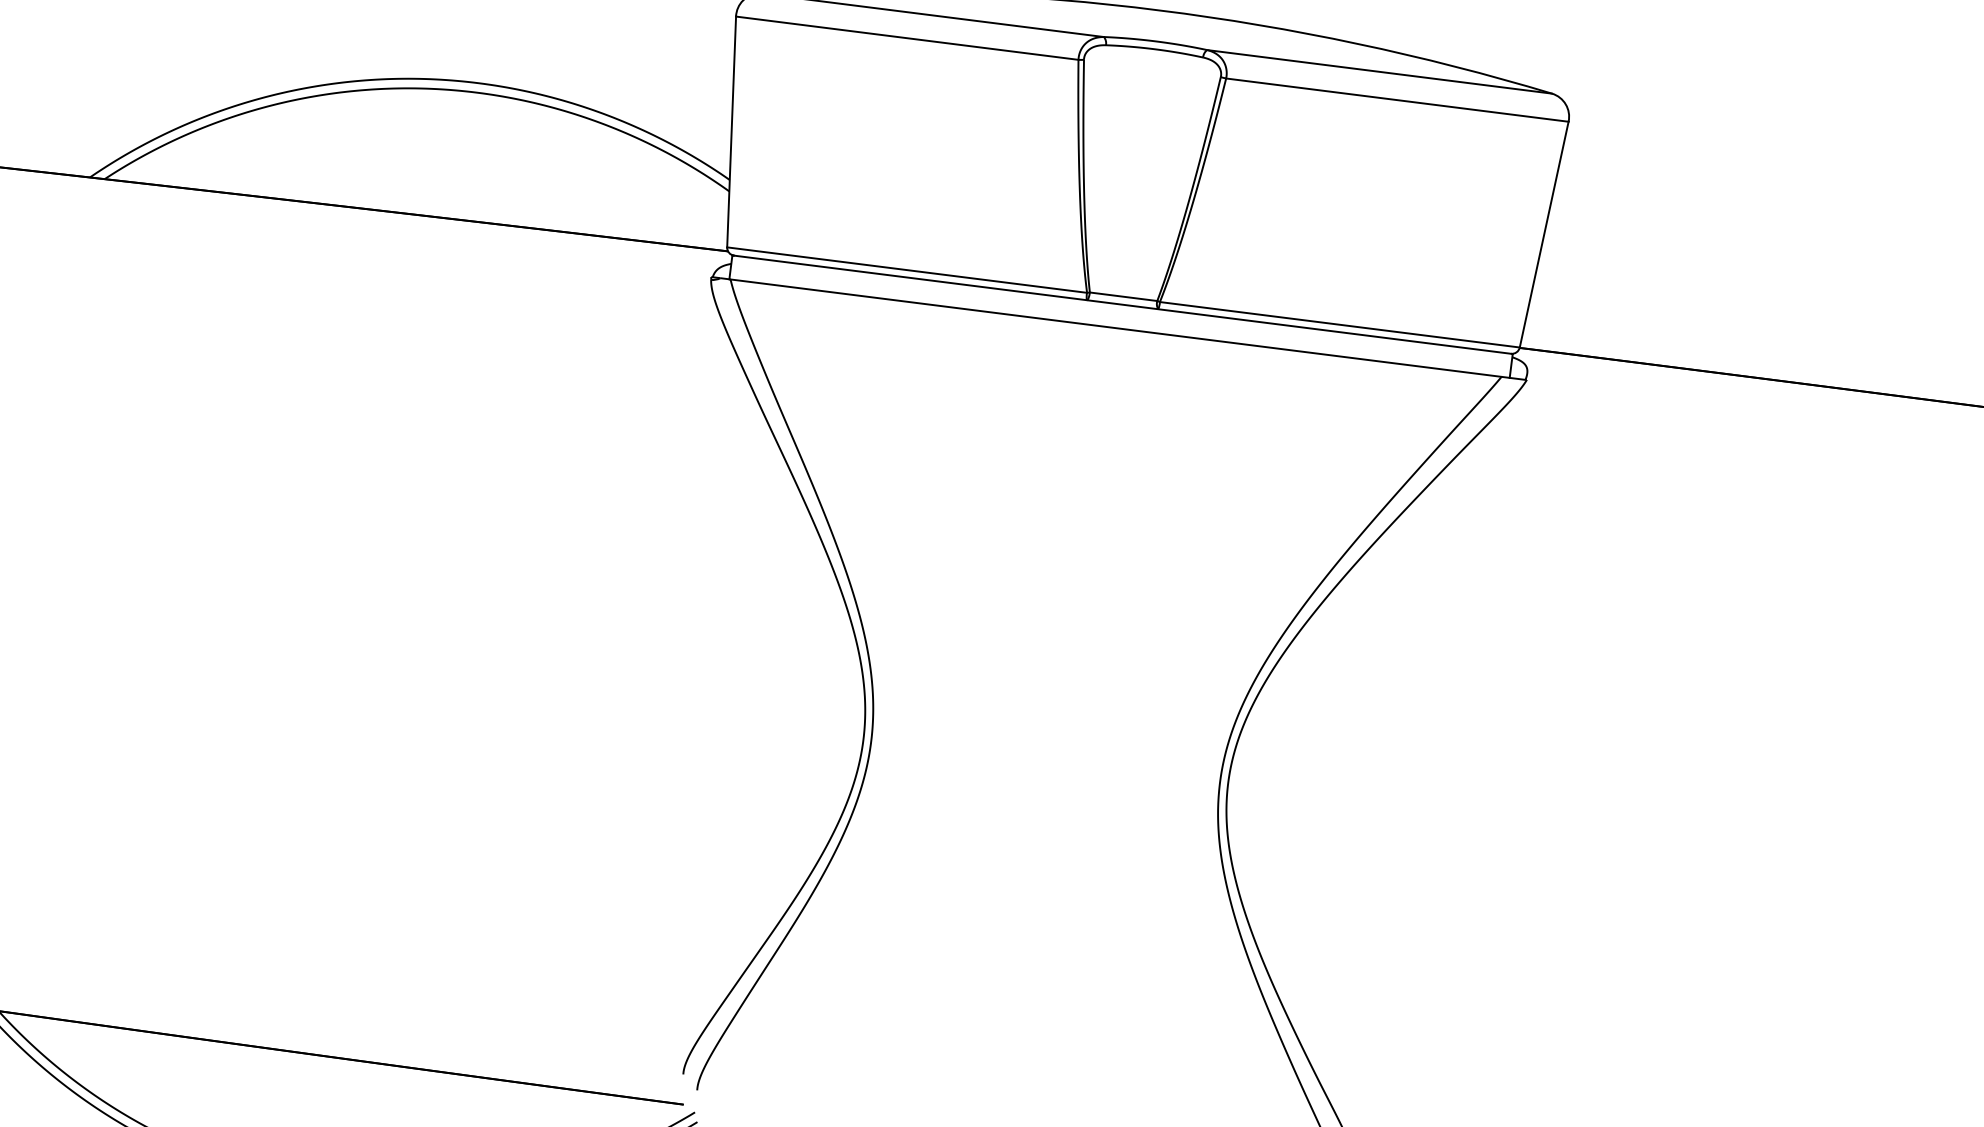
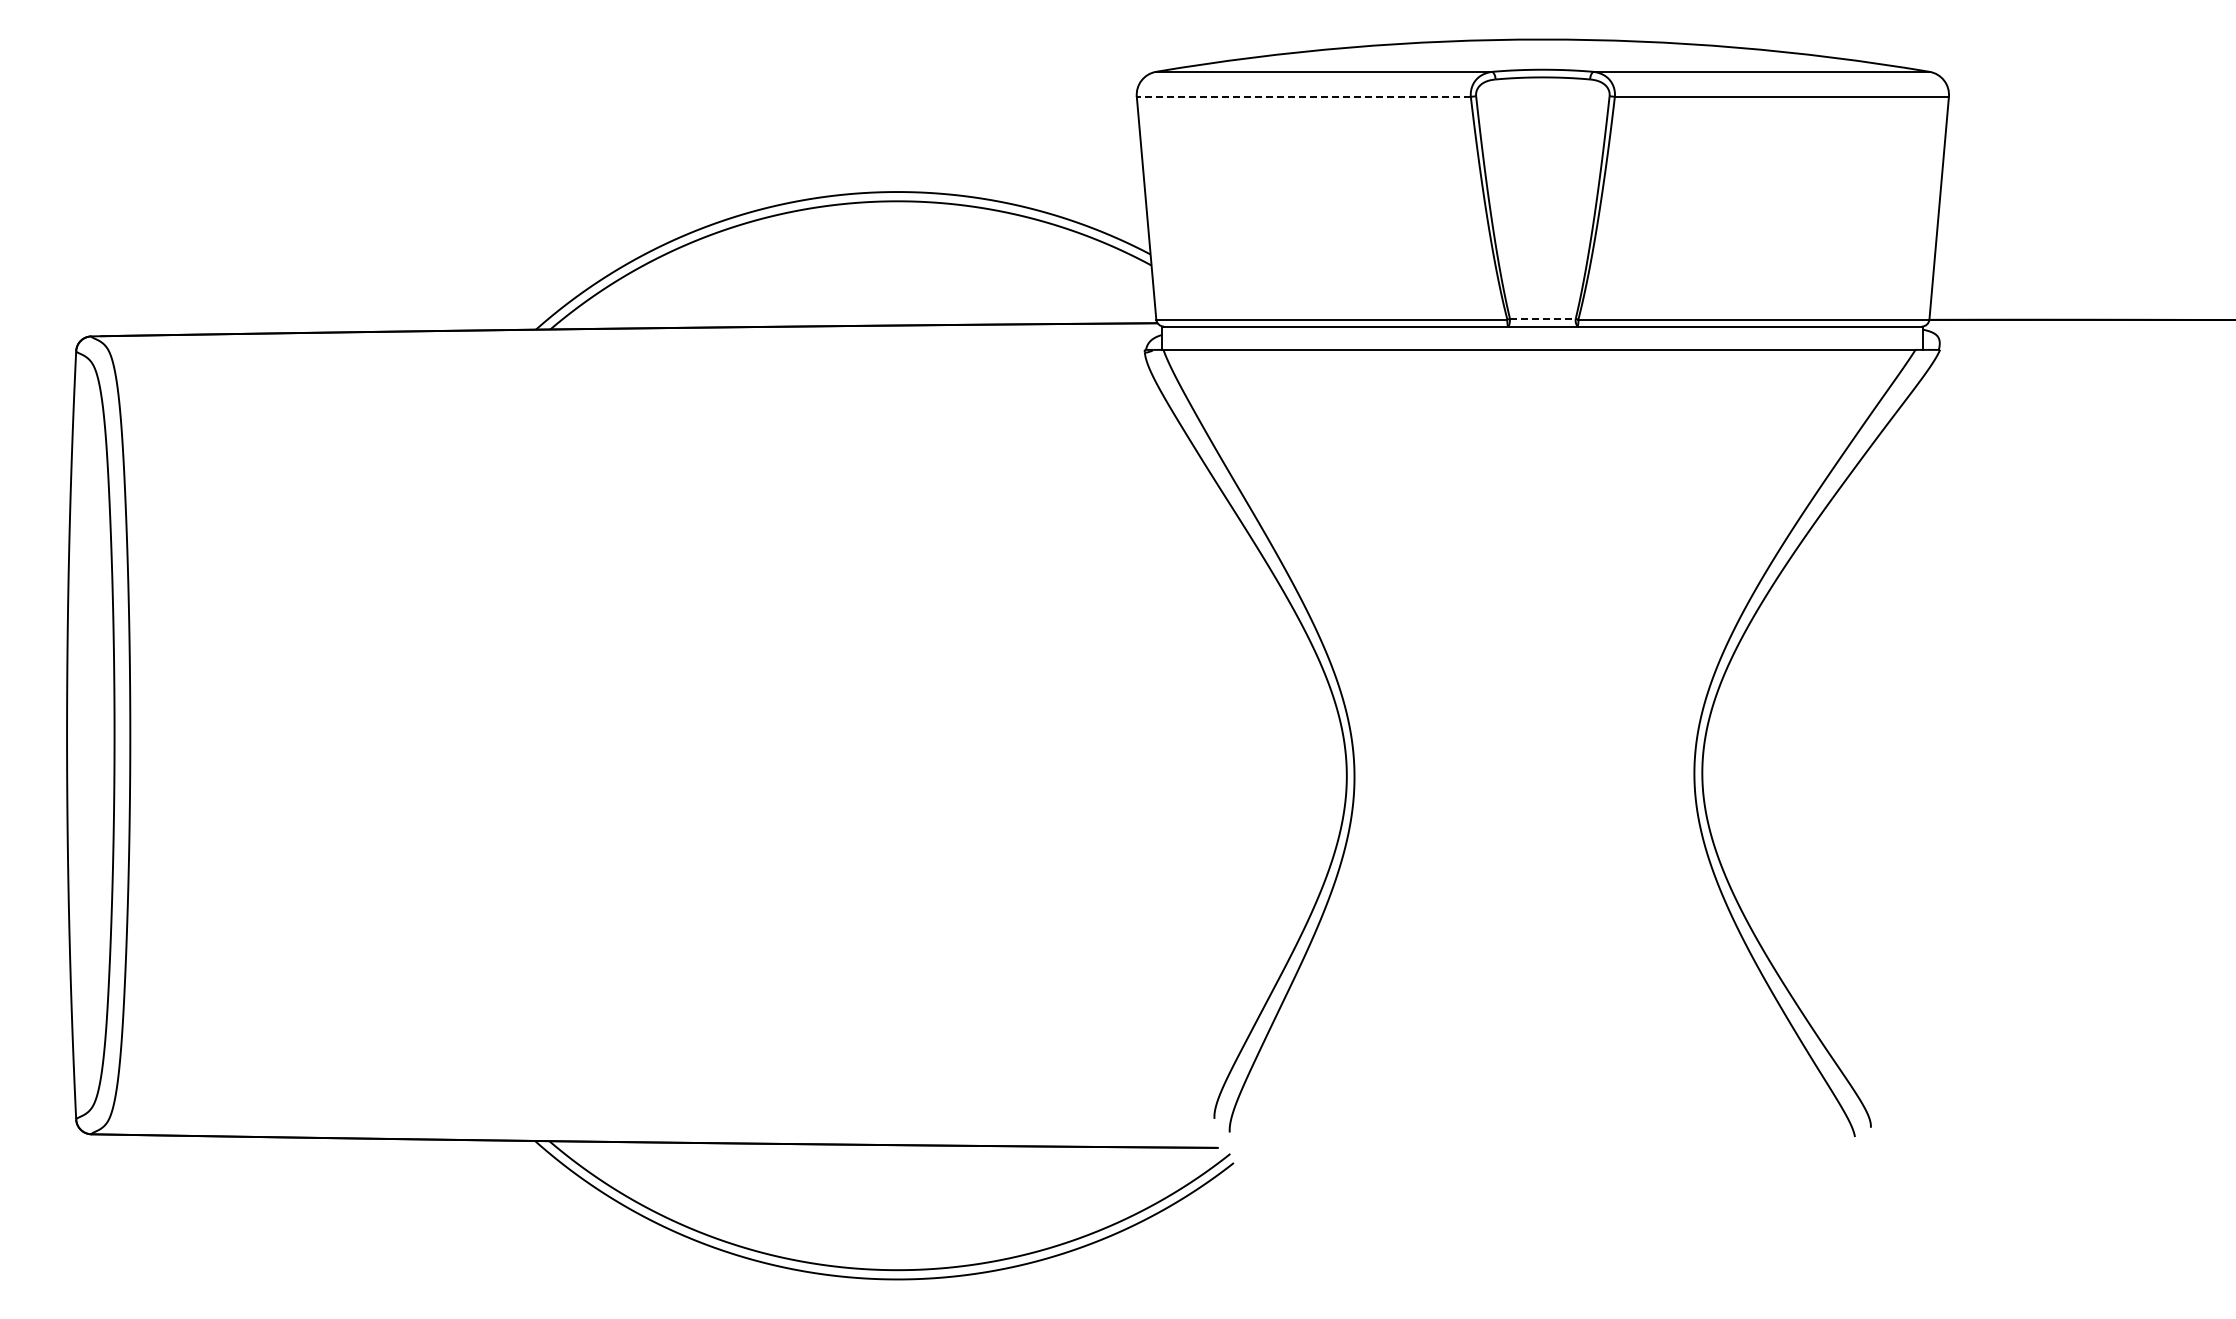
line: (906, 37) -> (1303, 96), solid -> dashed
line: (1123, 296) -> (1542, 318), solid -> dashed

